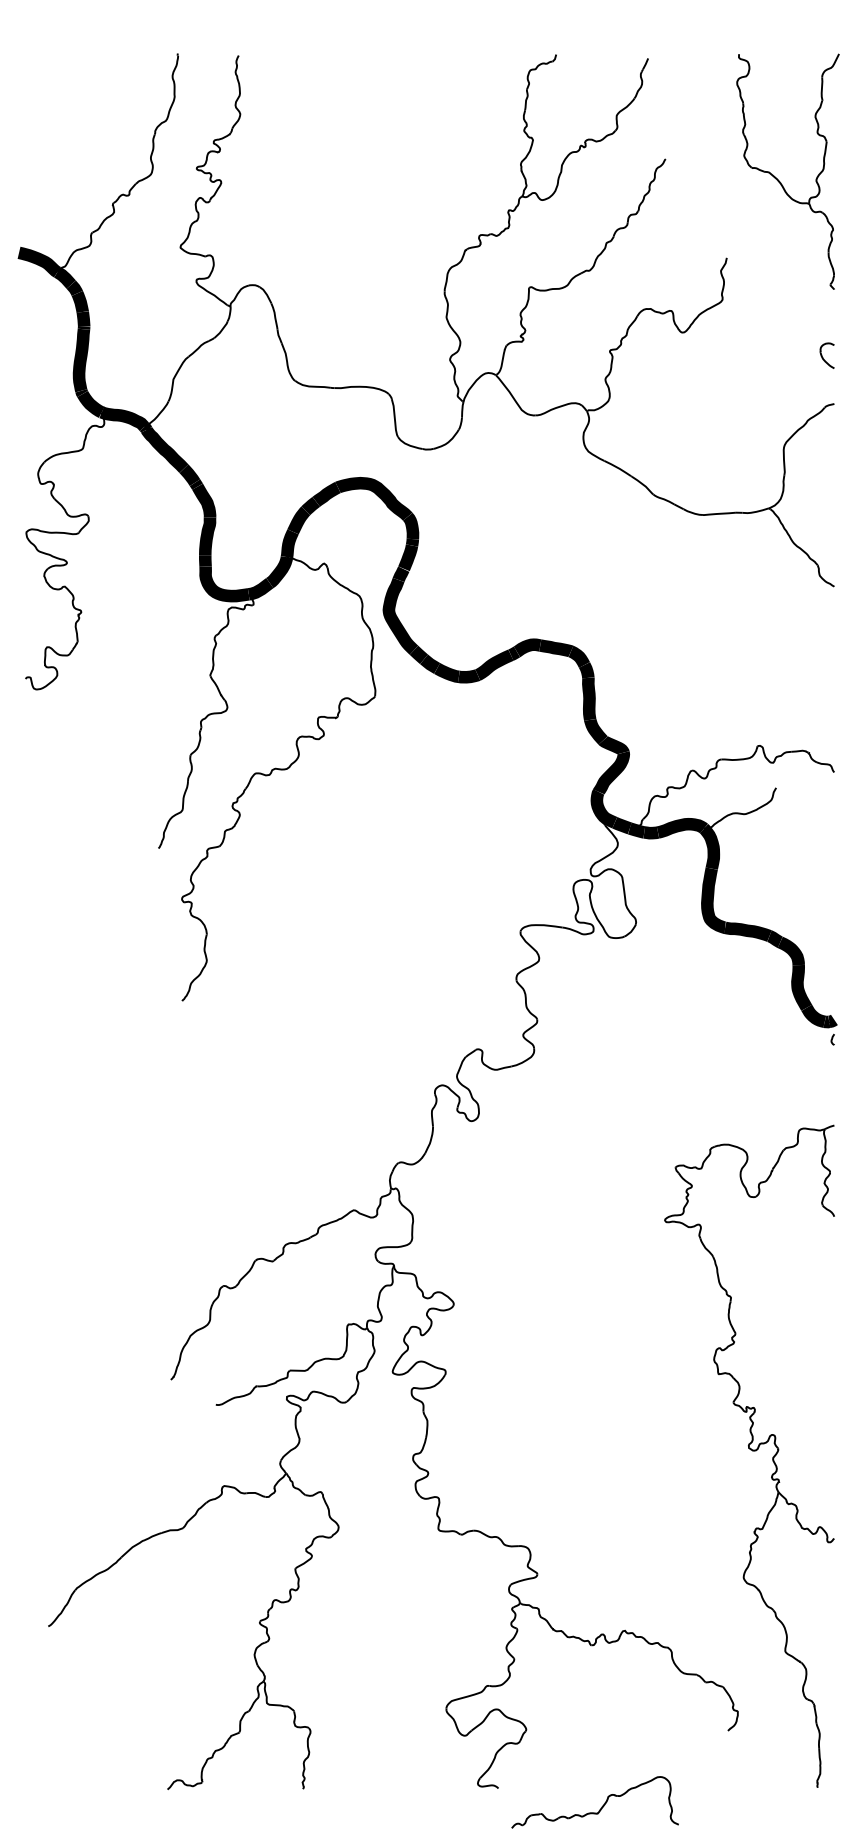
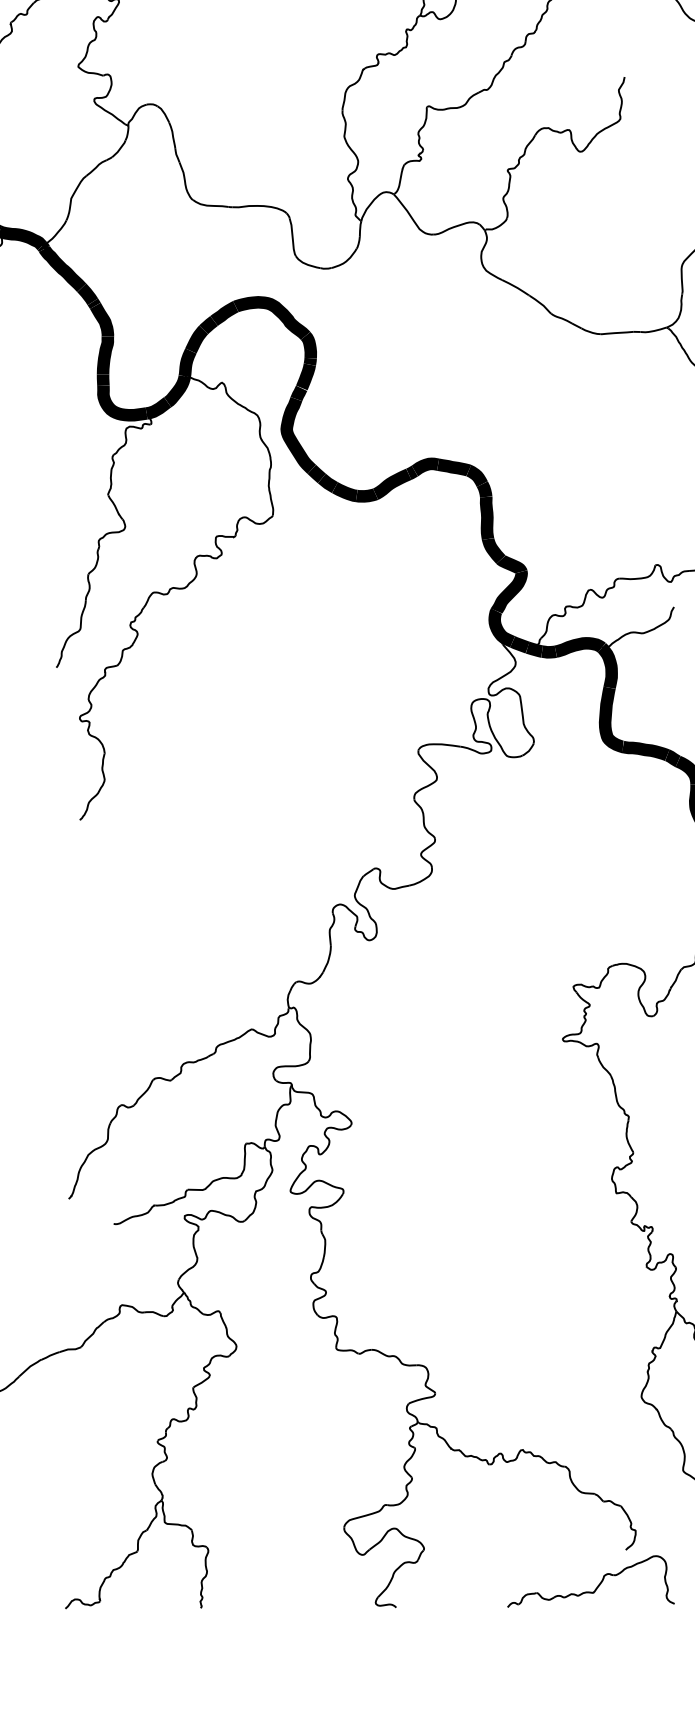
part: (601, 1806) -> (597, 1585), moved

